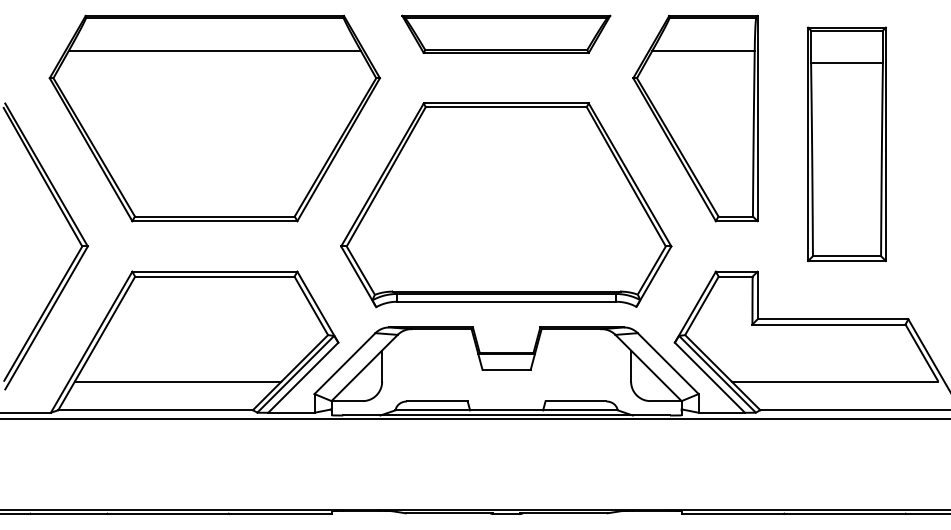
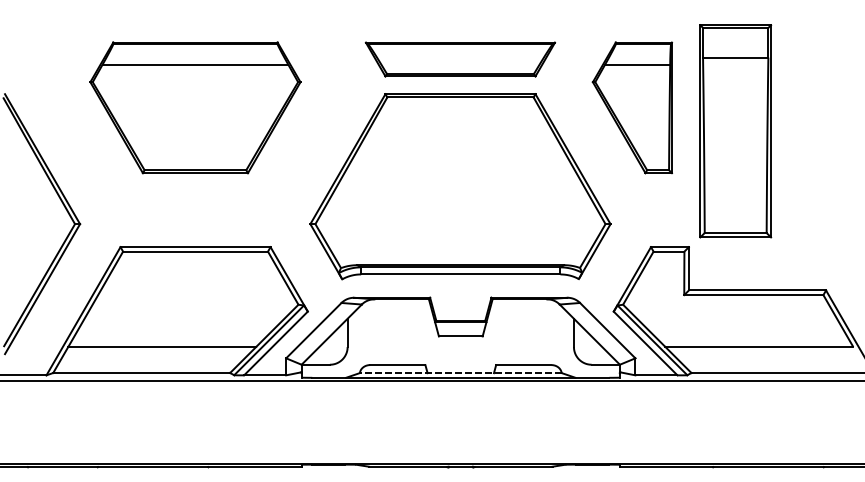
part: (506, 33) -> (460, 58), moved
part: (214, 118) -> (195, 107), size x0.7
part: (695, 118) -> (632, 107), size x0.7
part: (846, 144) -> (735, 131), moved
line: (506, 410) -> (460, 373), solid -> dashed

